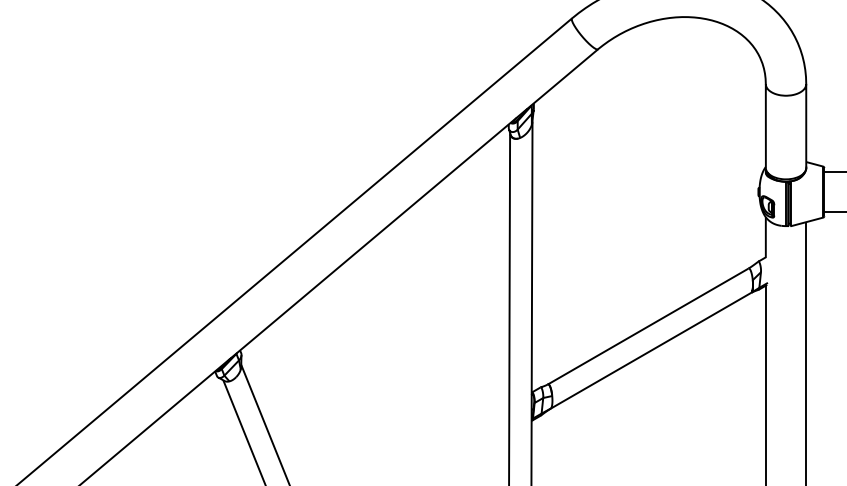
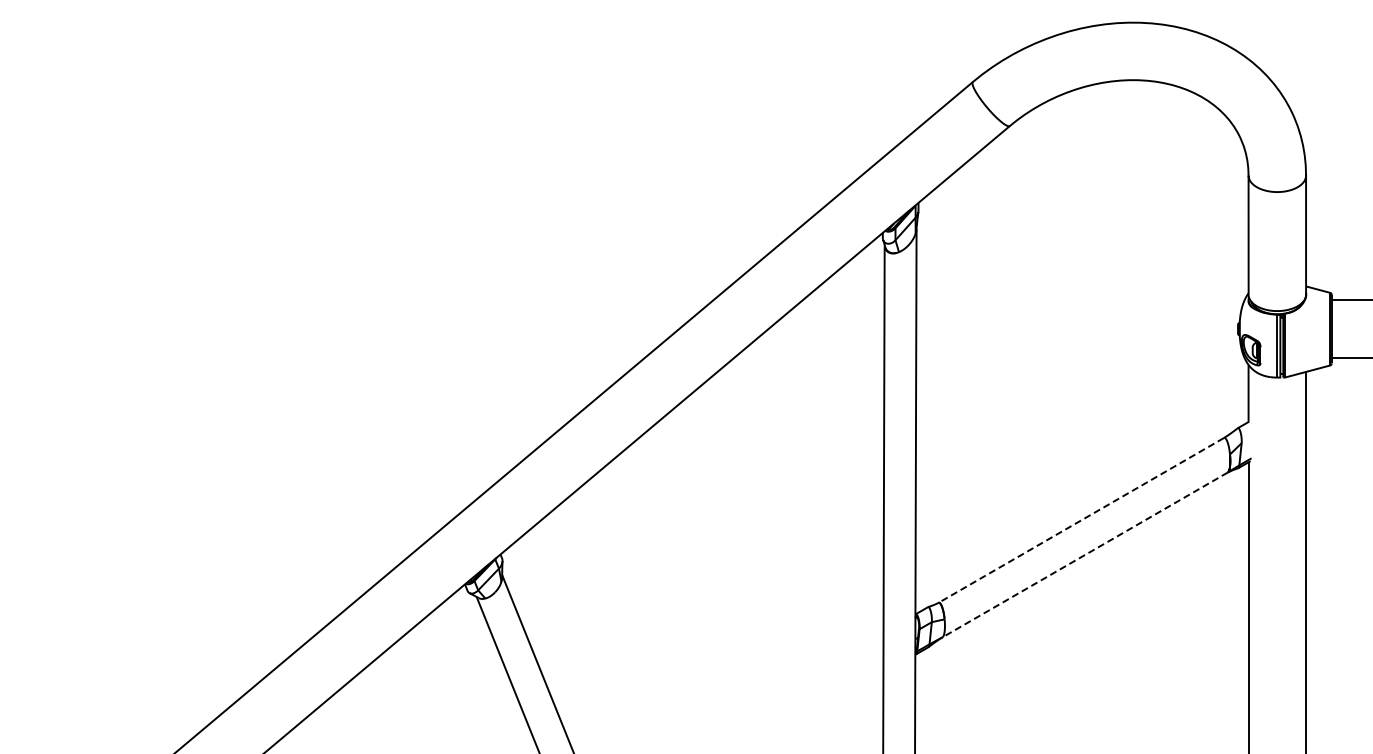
line: (648, 326) -> (1081, 520), solid -> dashed
line: (651, 350) -> (1085, 554), solid -> dashed

